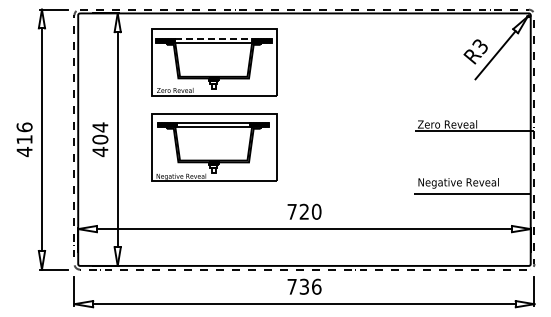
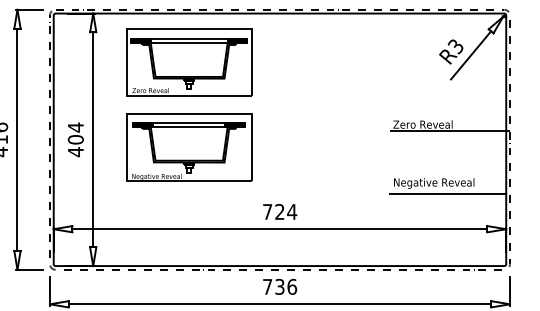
line: (214, 38) -> (190, 38), dashed -> solid
text: (316, 211) -> (292, 211), 720 -> 724

